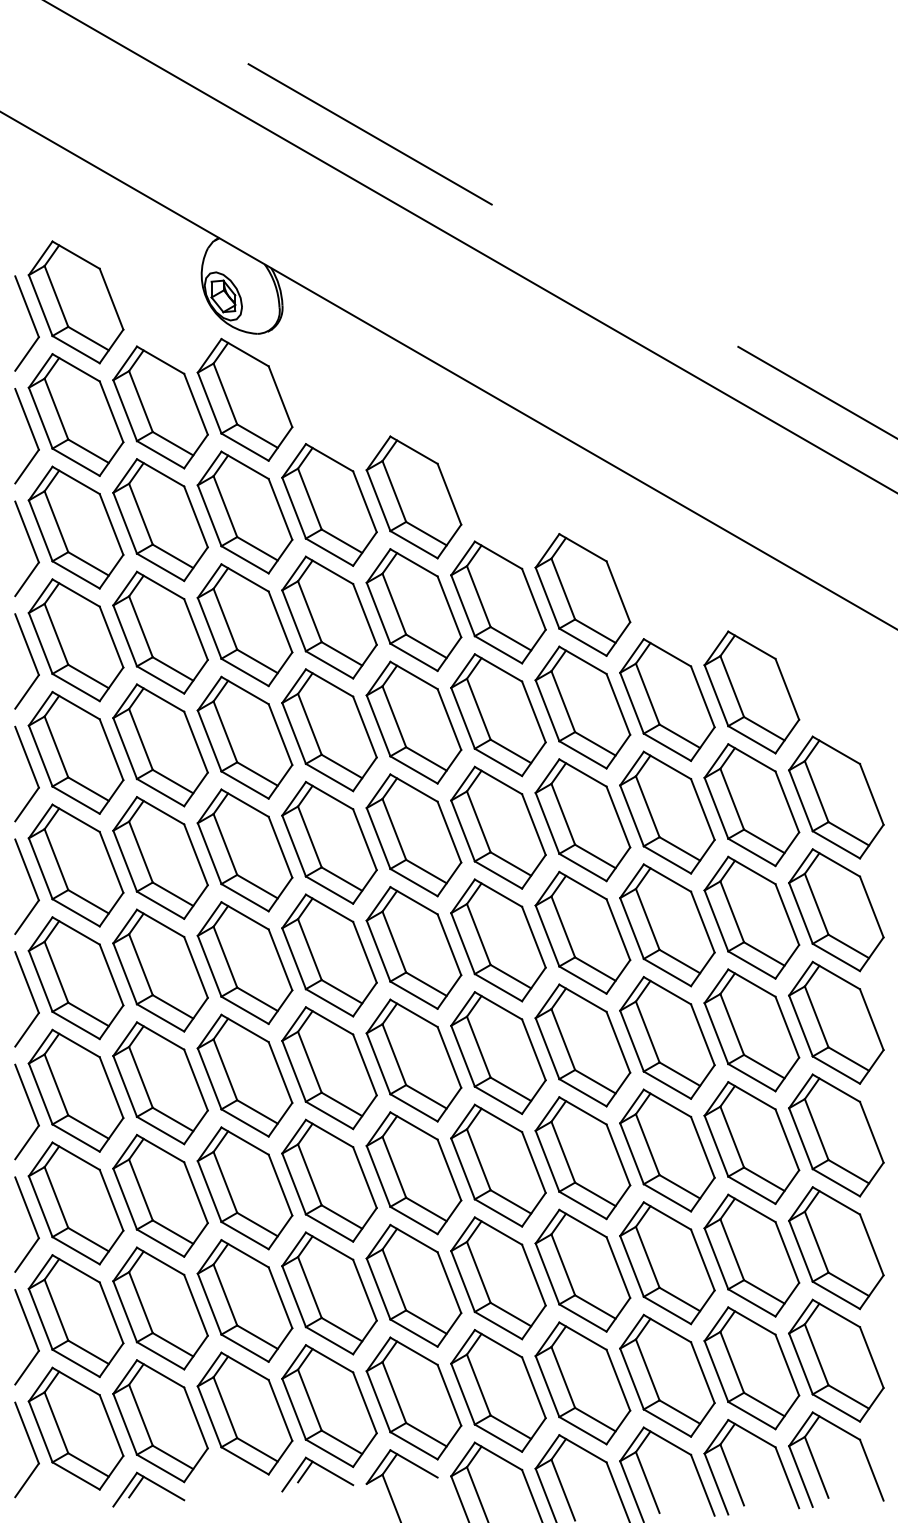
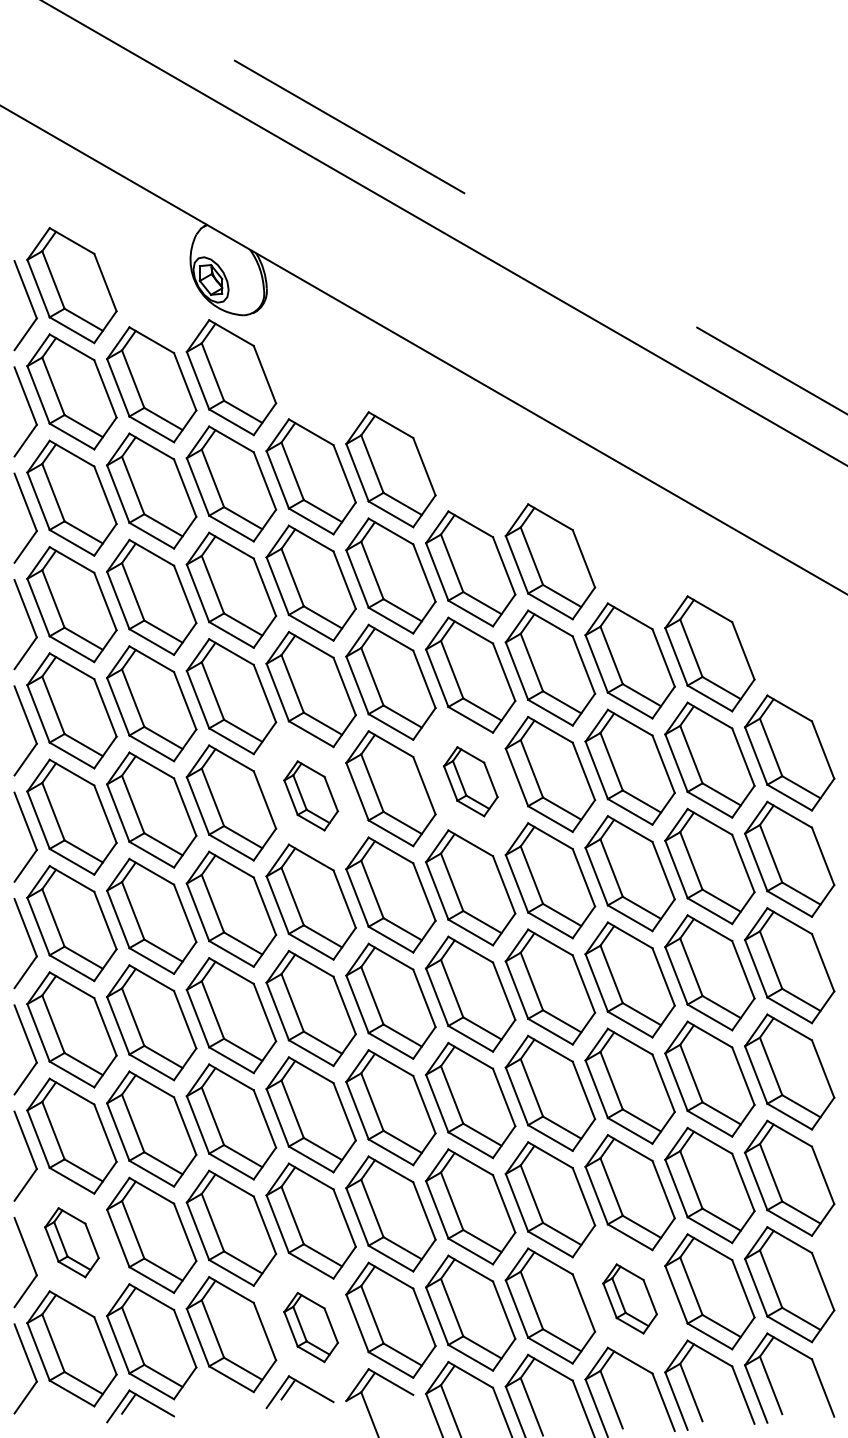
part: (498, 827) -> (470, 781), size x0.6
part: (328, 842) -> (310, 795), size x0.6
part: (75, 1316) -> (71, 1242), size x0.6
part: (666, 1375) -> (629, 1298), size x0.6
part: (328, 1406) -> (310, 1327), size x0.6

